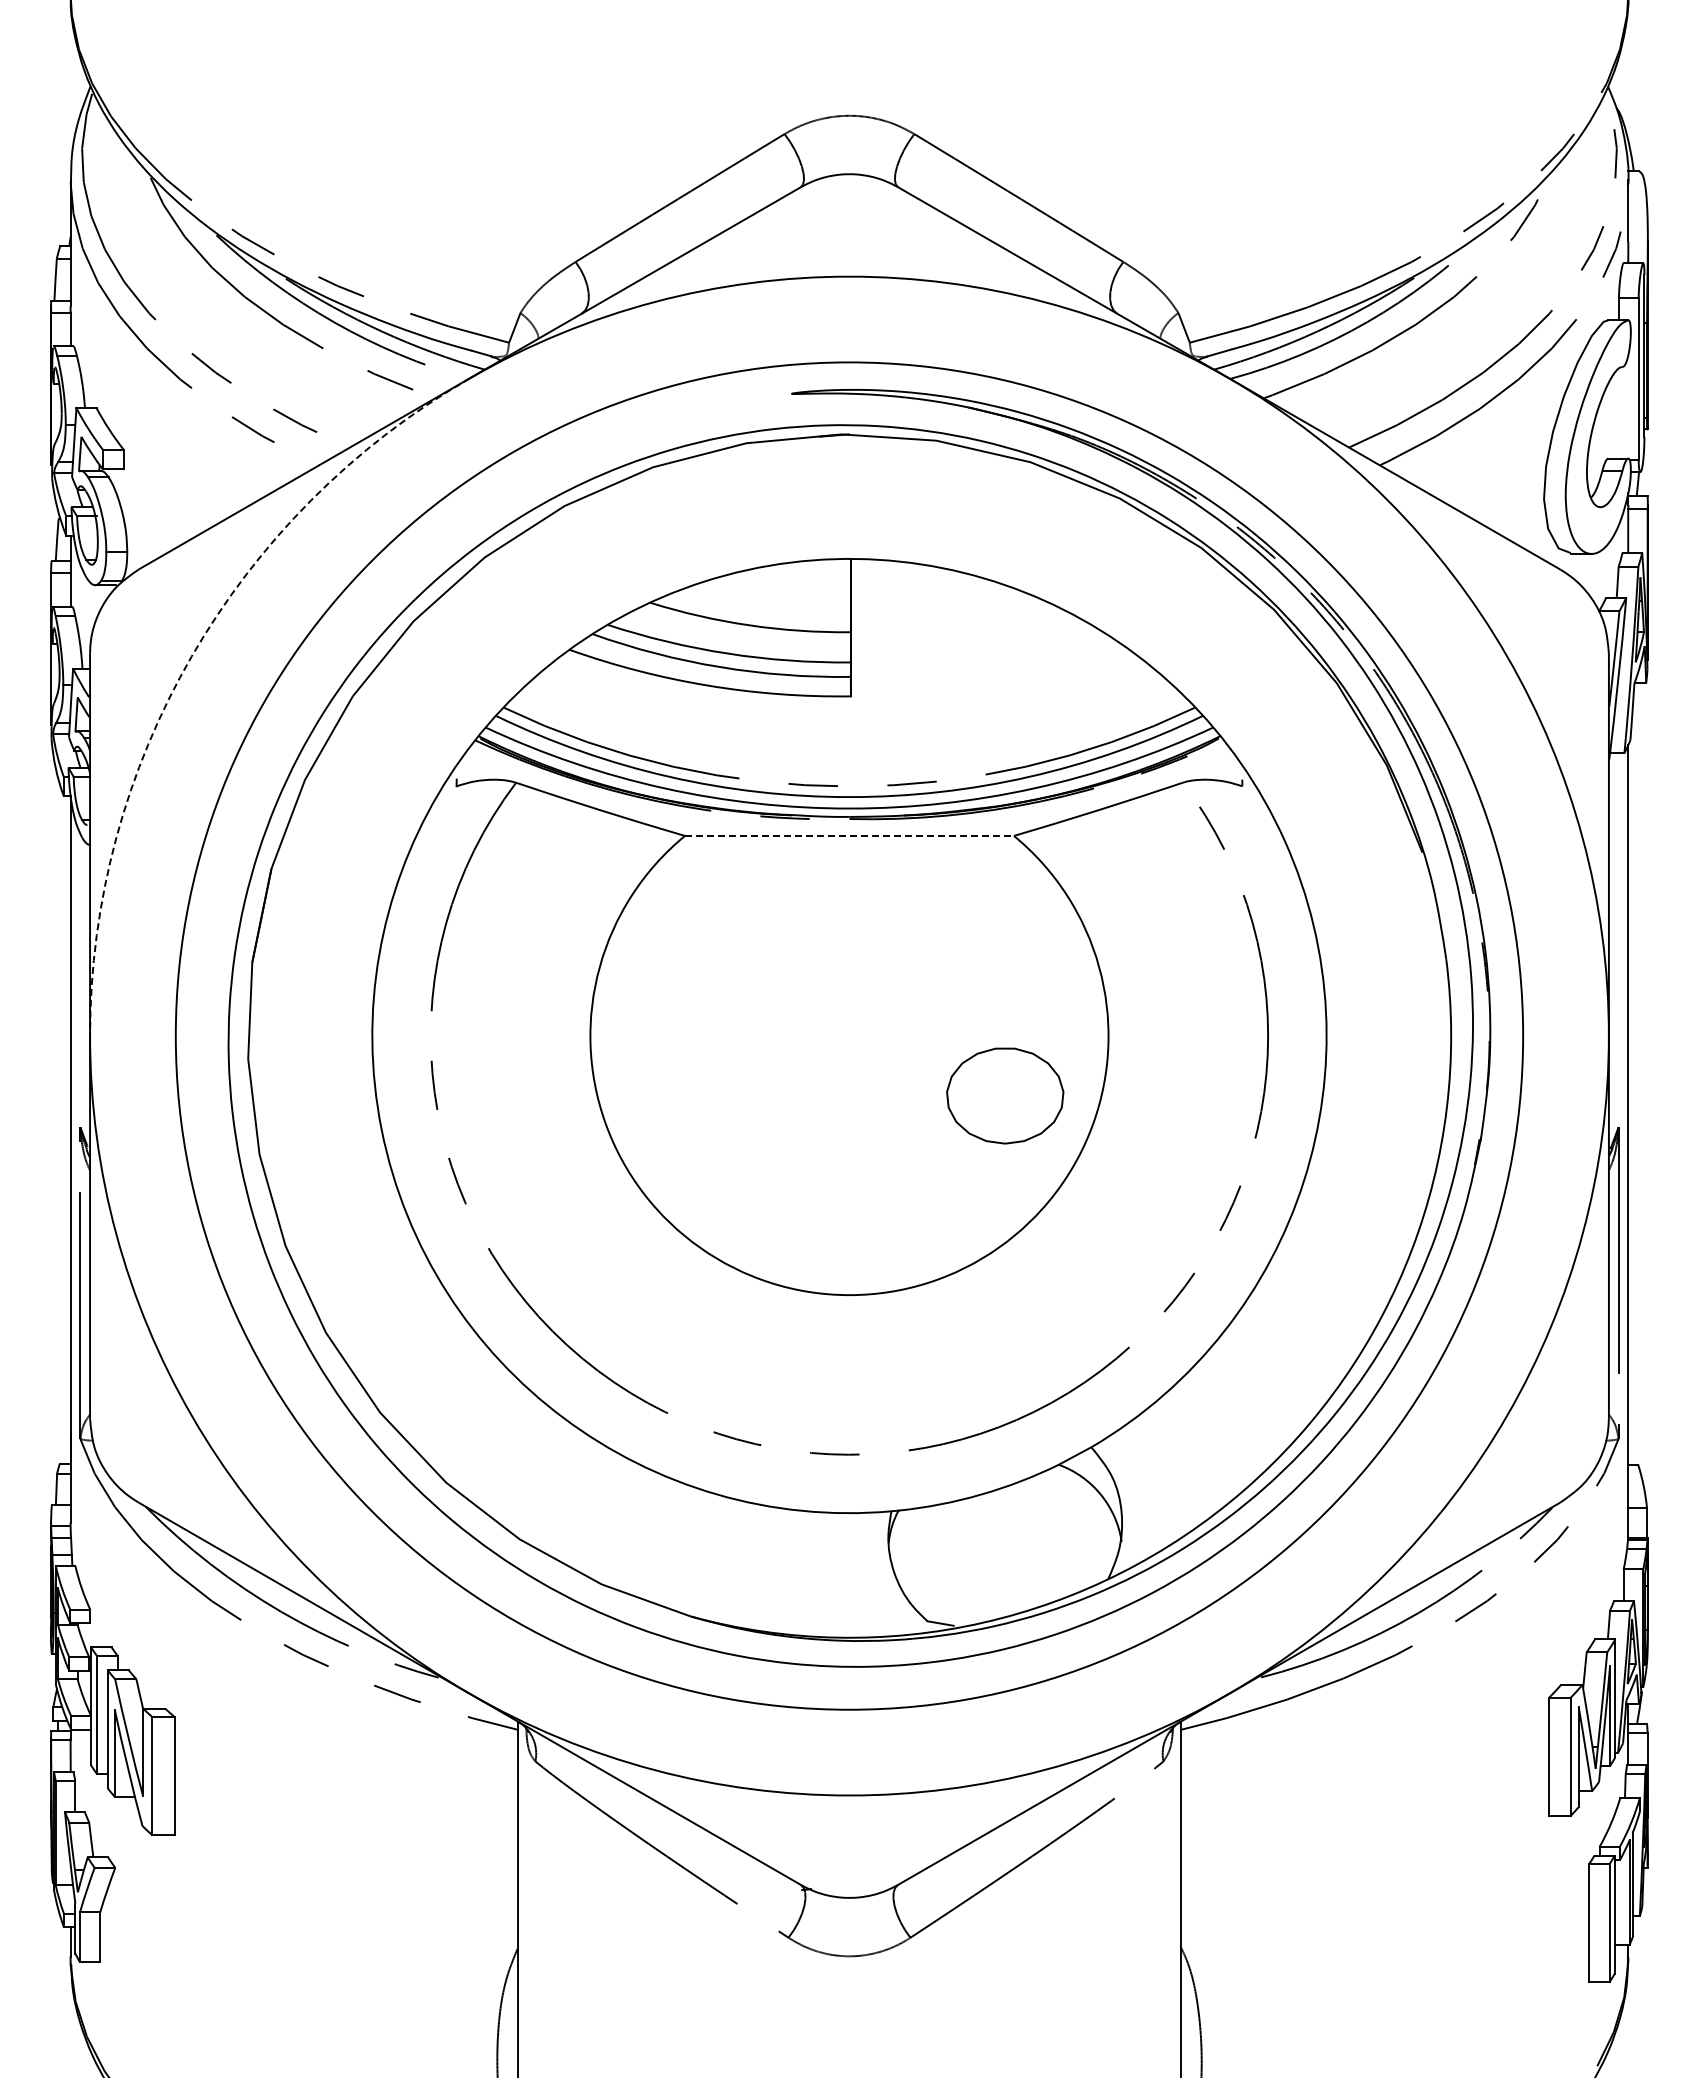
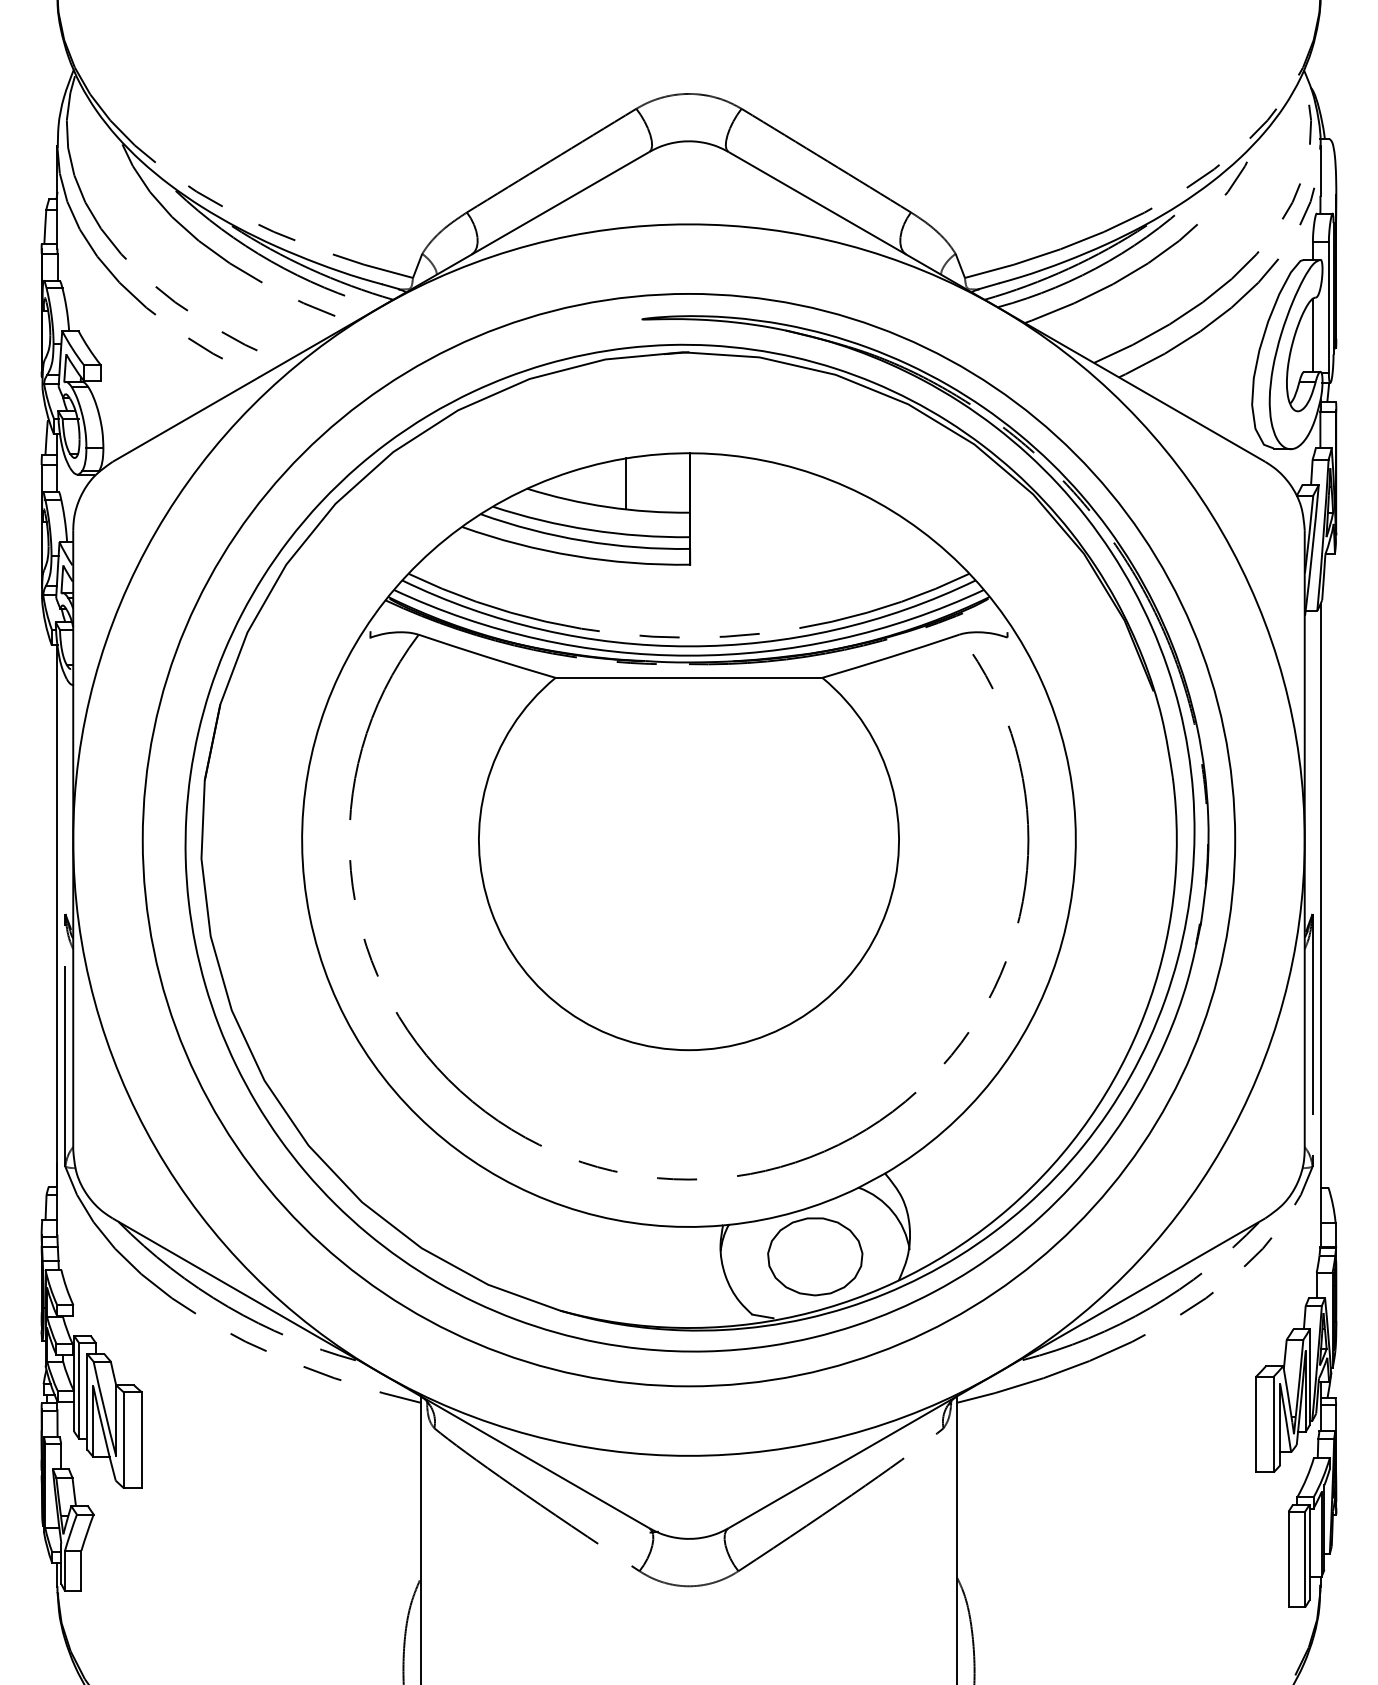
line: (1618, 413) -> (1312, 335), added
line: (771, 596) -> (625, 483), added
arc: (191, 656) -> (155, 532), dashed -> solid
line: (849, 835) -> (689, 677), dashed -> solid
part: (1005, 1095) -> (815, 1256), moved

